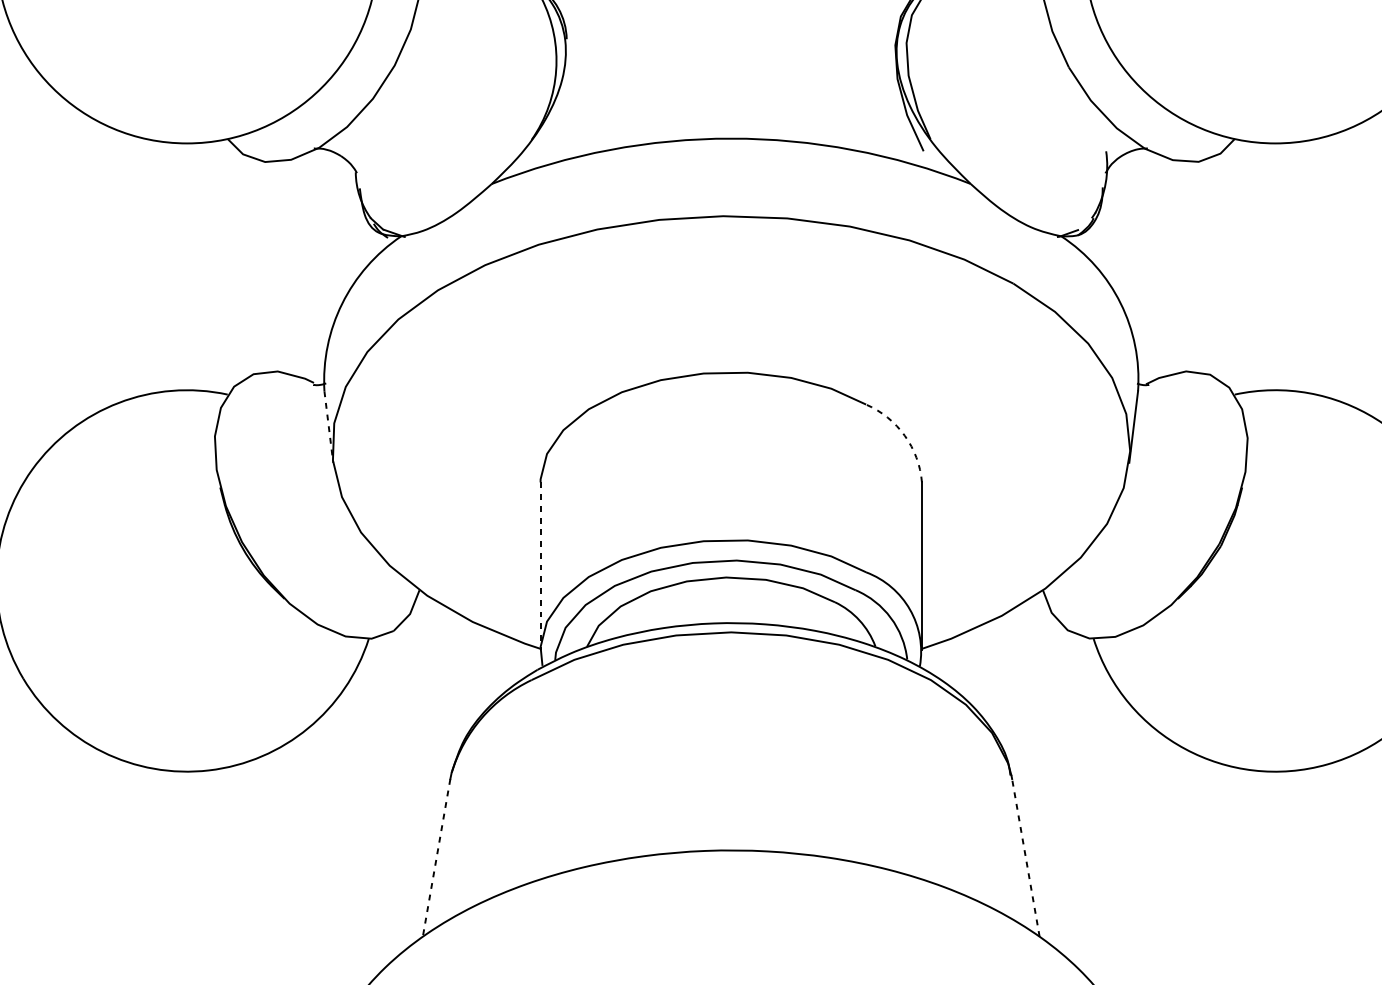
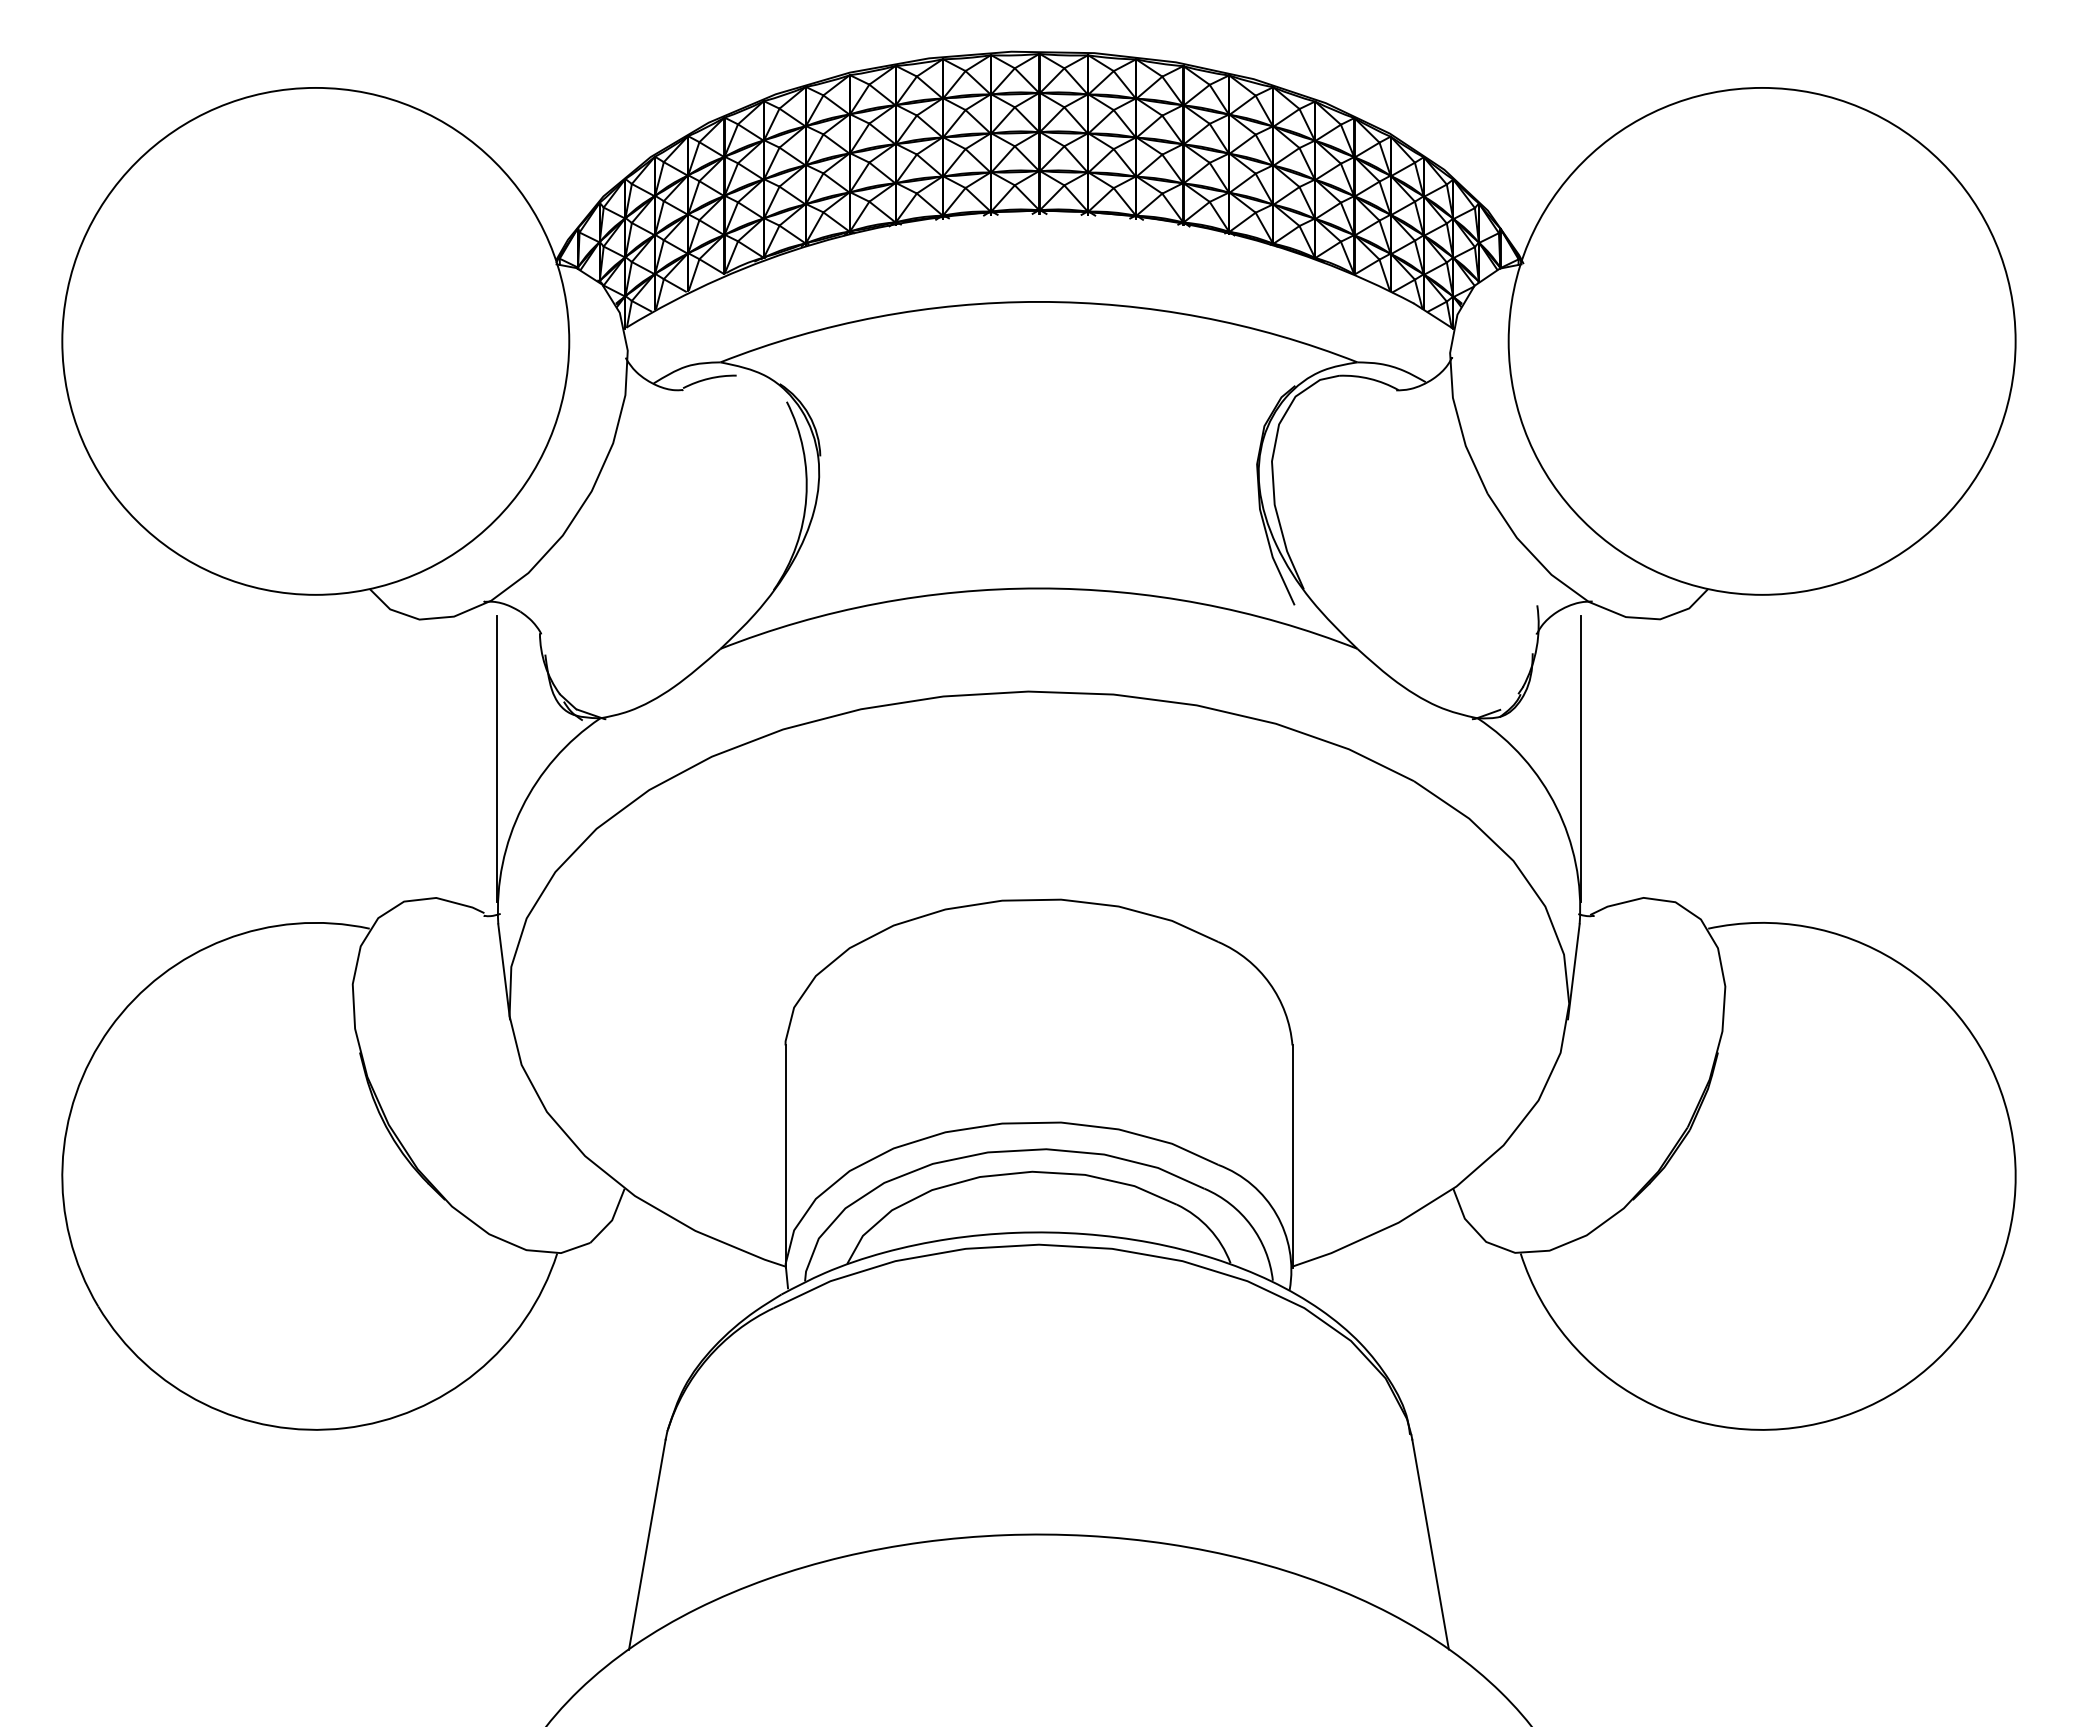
line: (323, 266) -> (496, 758), added
line: (1139, 266) -> (1581, 758), added
line: (329, 426) -> (504, 971), dashed -> solid
arc: (904, 435) -> (1269, 983), dashed -> solid
line: (540, 566) -> (785, 1157), dashed -> solid
line: (436, 857) -> (647, 1544), dashed -> solid
line: (1025, 857) -> (1430, 1544), dashed -> solid

